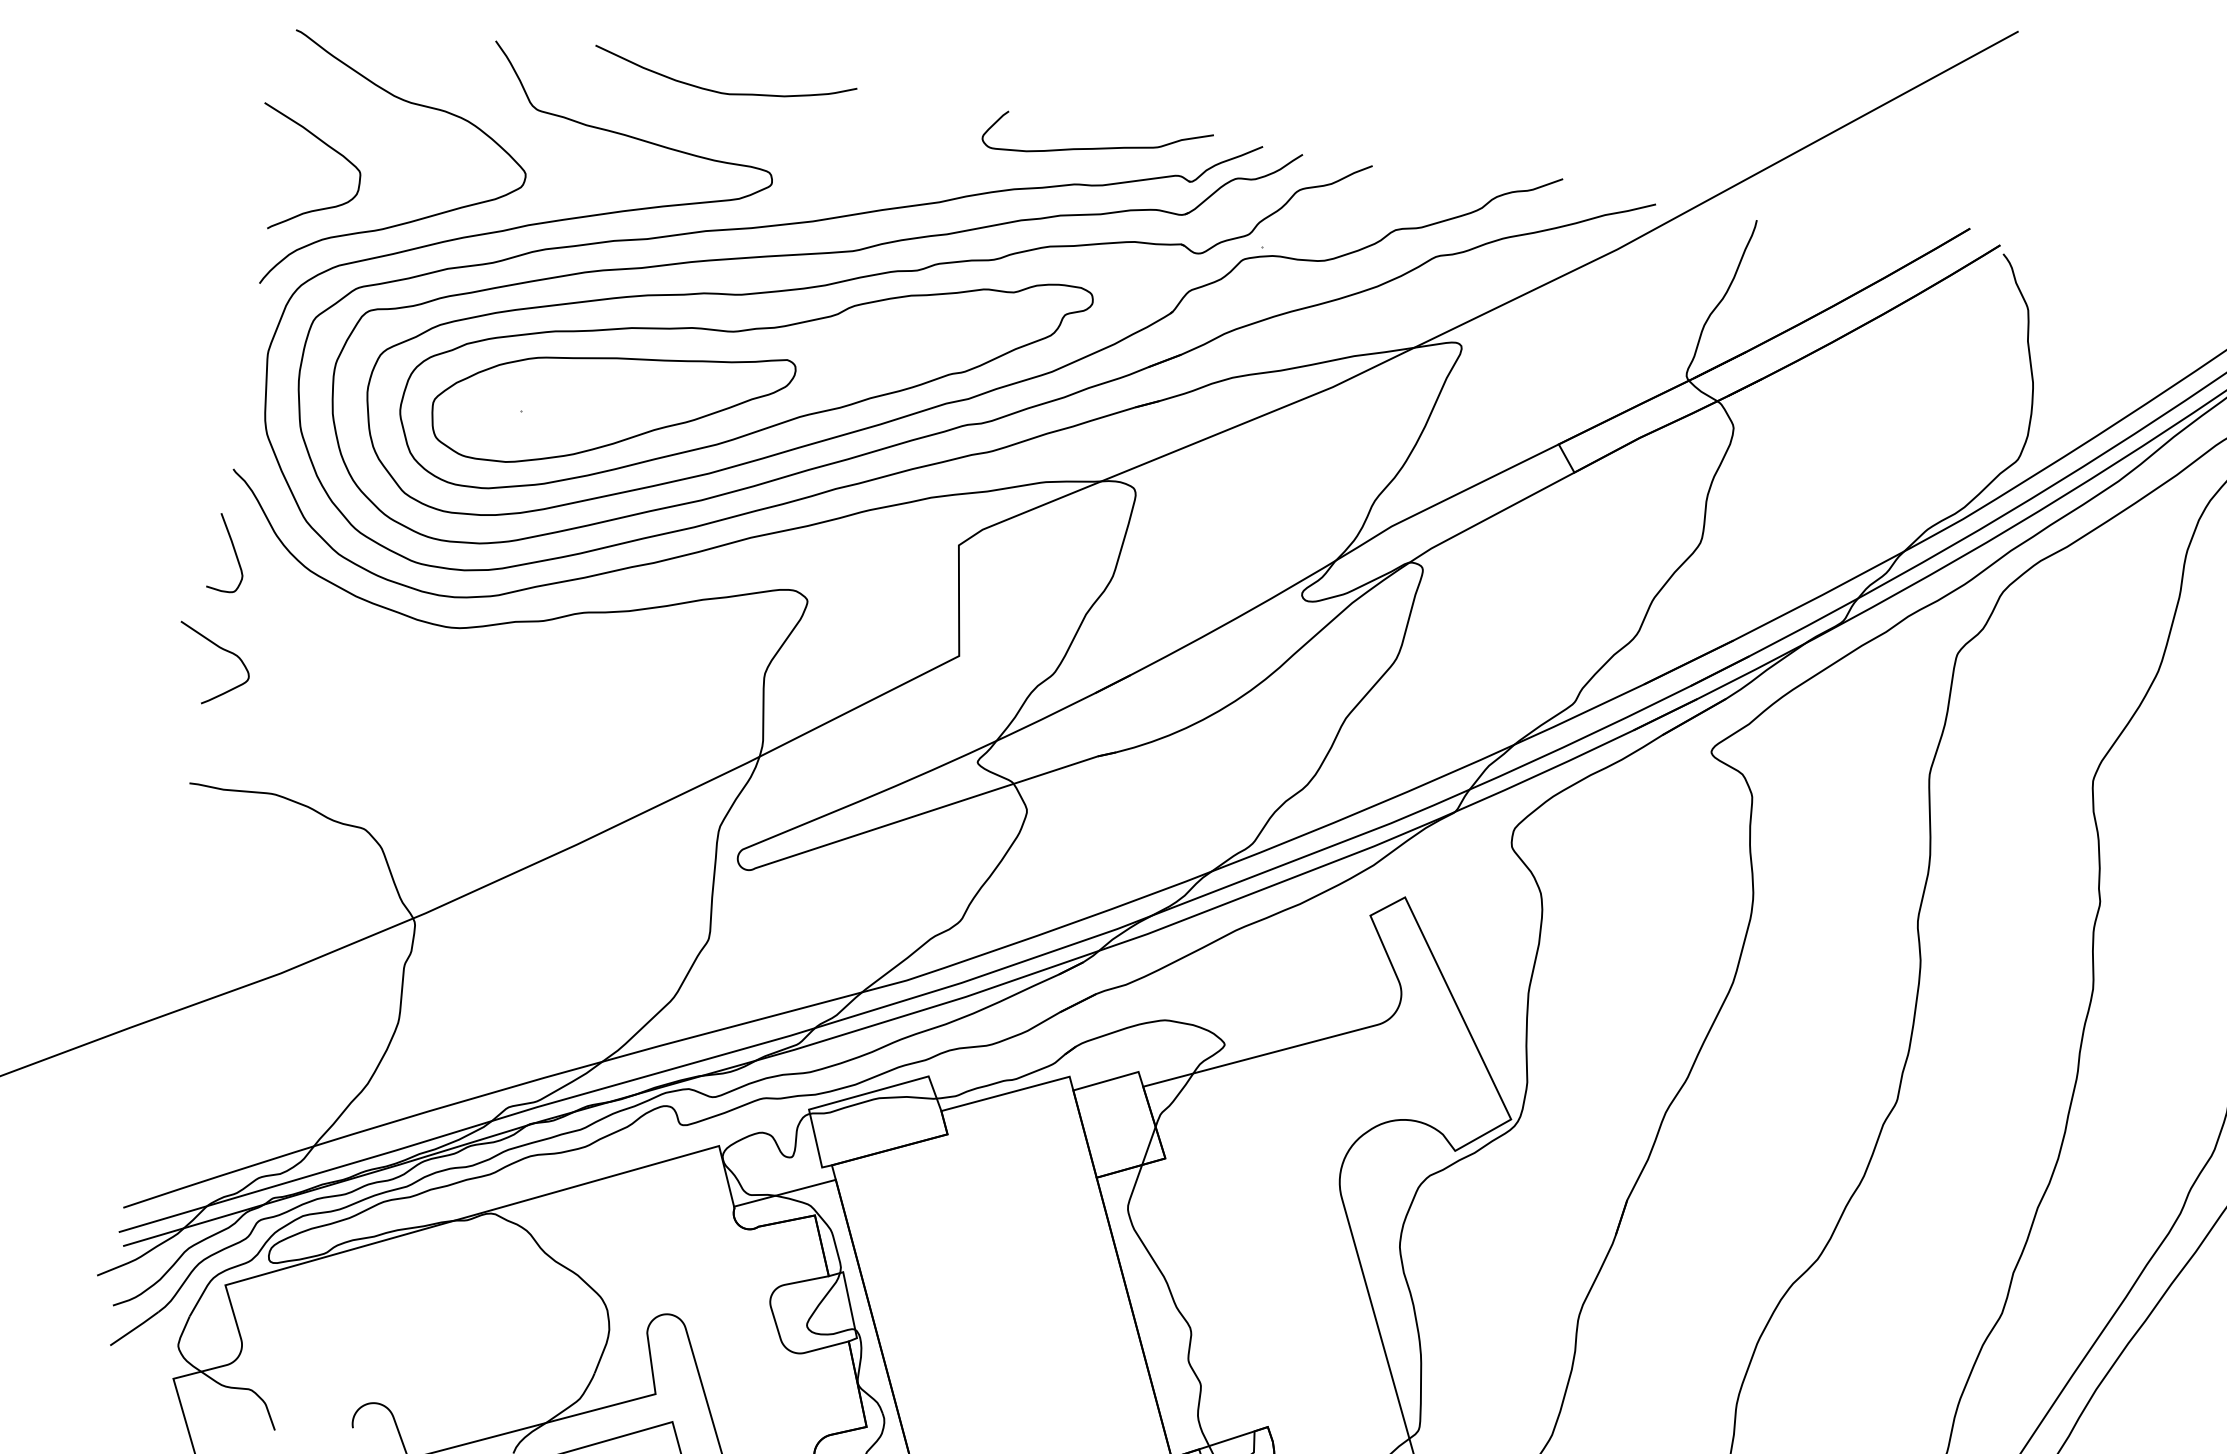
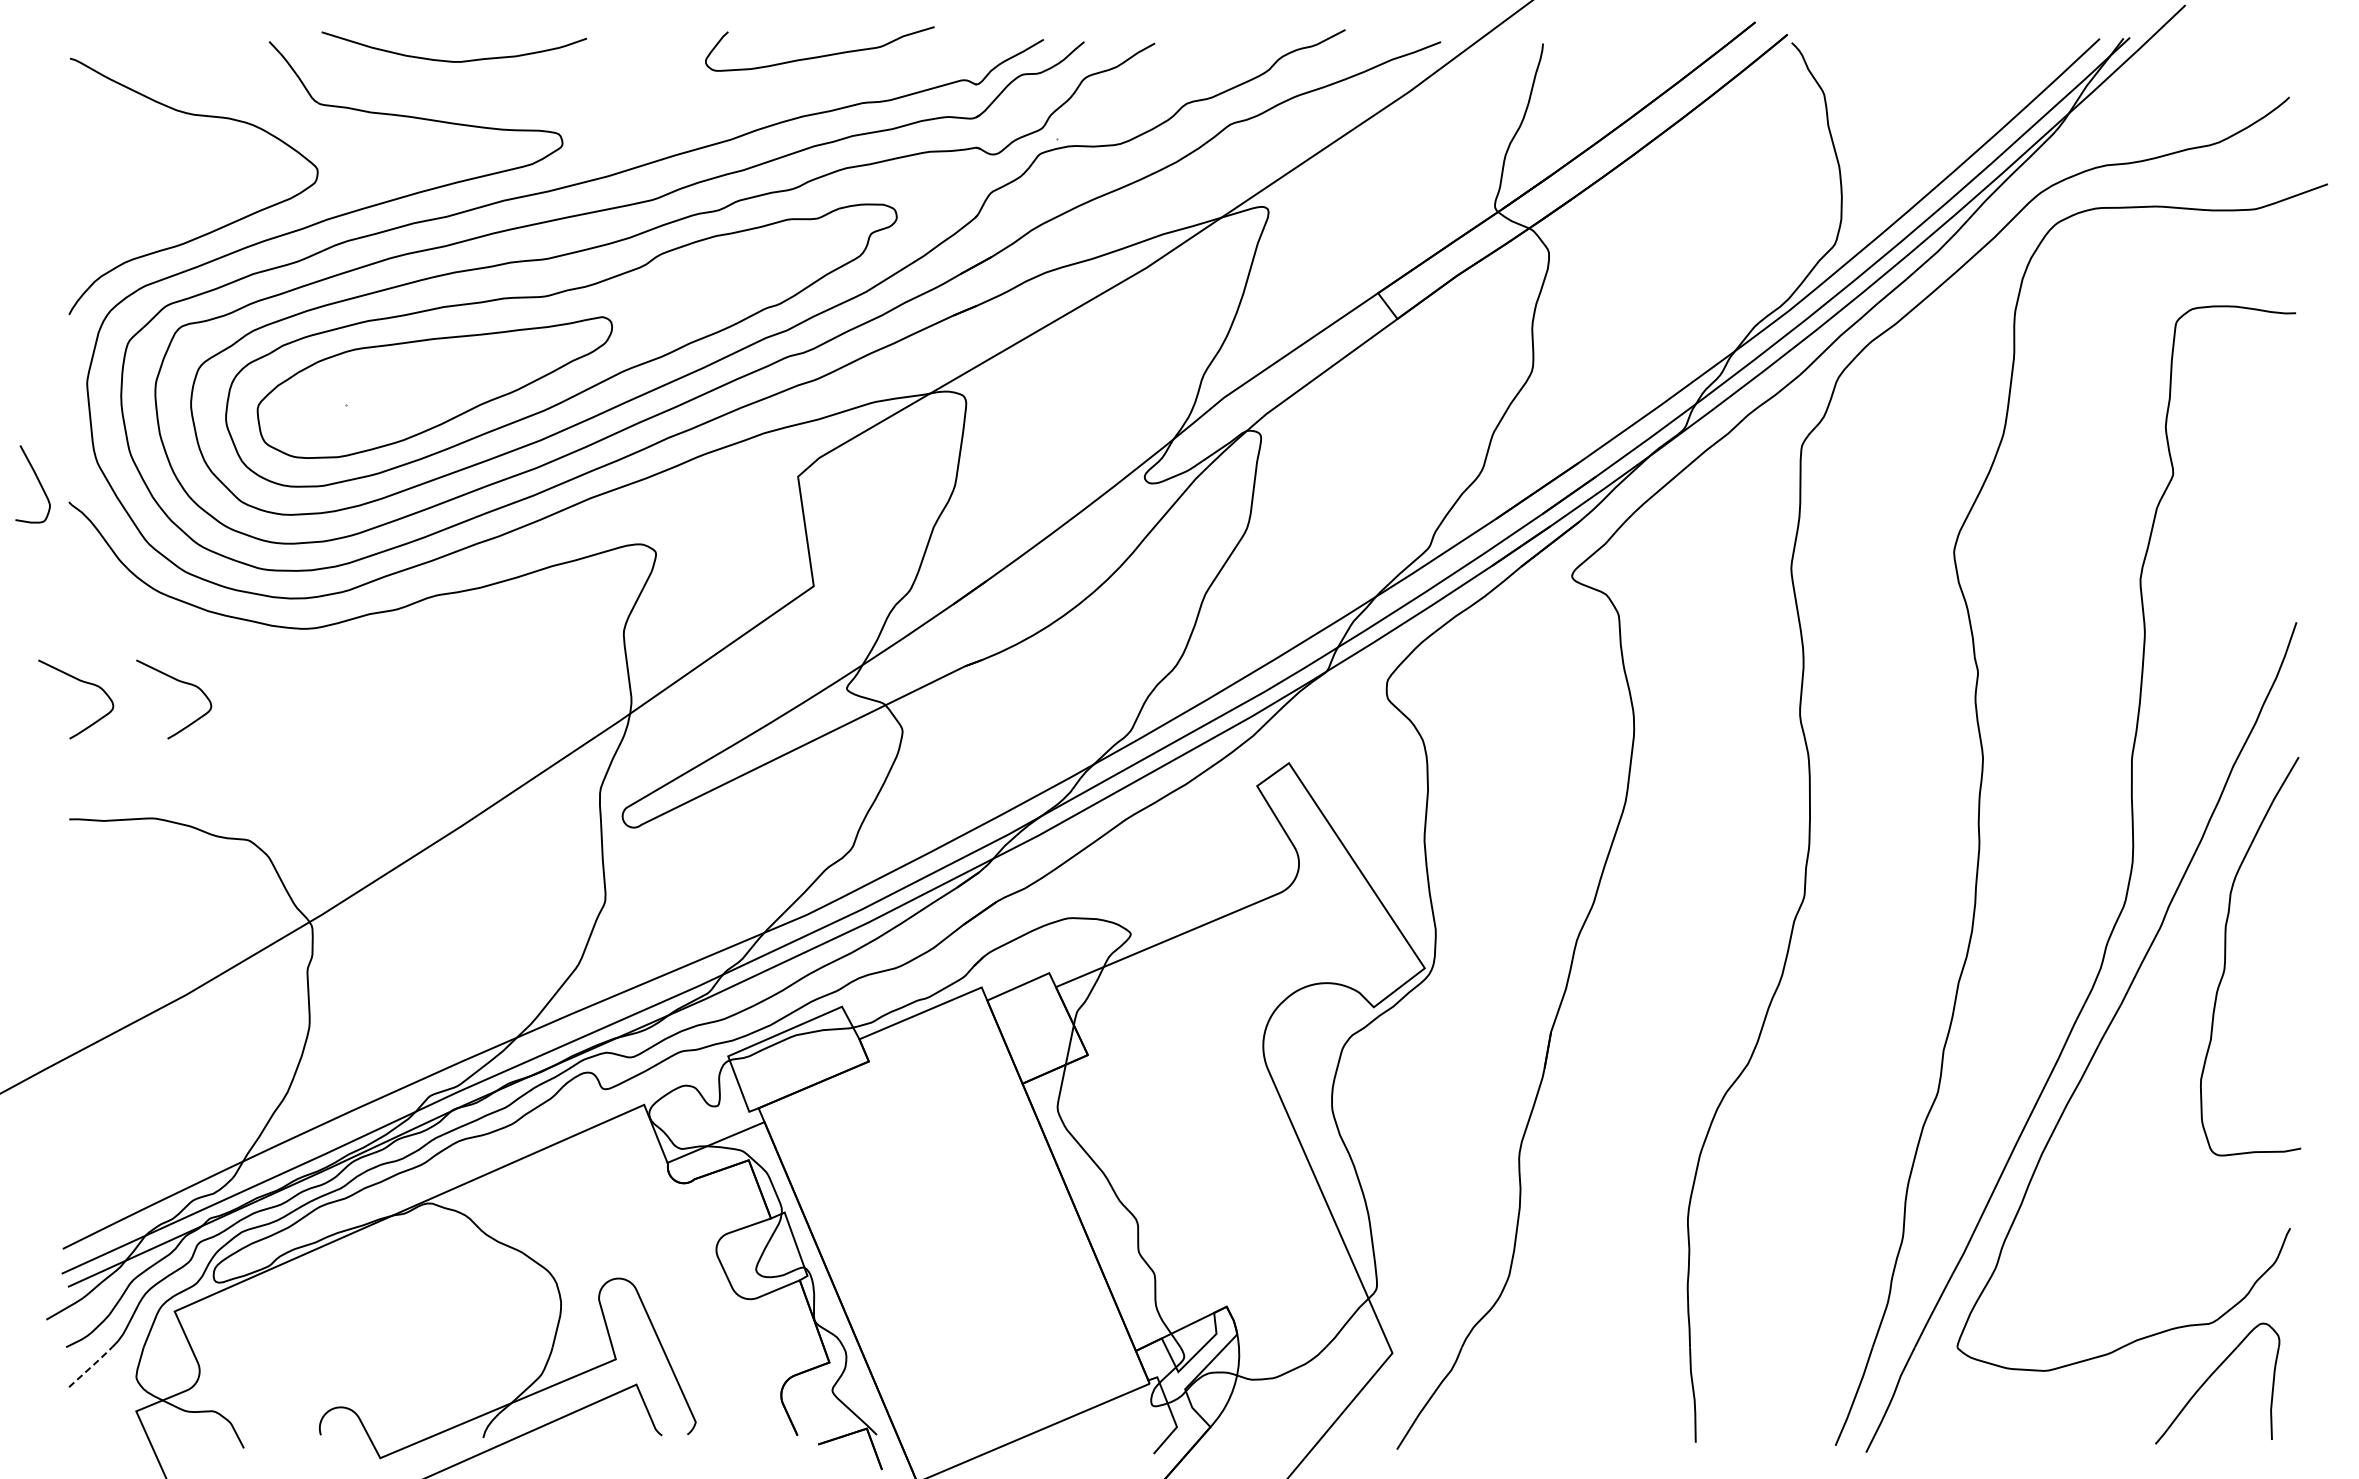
curve: (720, 91) -> (451, 60), moved
curve: (325, 145) -> (115, 168), removed
curve: (1097, 147) -> (820, 55), moved
curve: (234, 552) -> (38, 482), moved
curve: (318, 663) -> (180, 682), added
line: (135, 1328) -> (91, 1366), solid -> dashed

